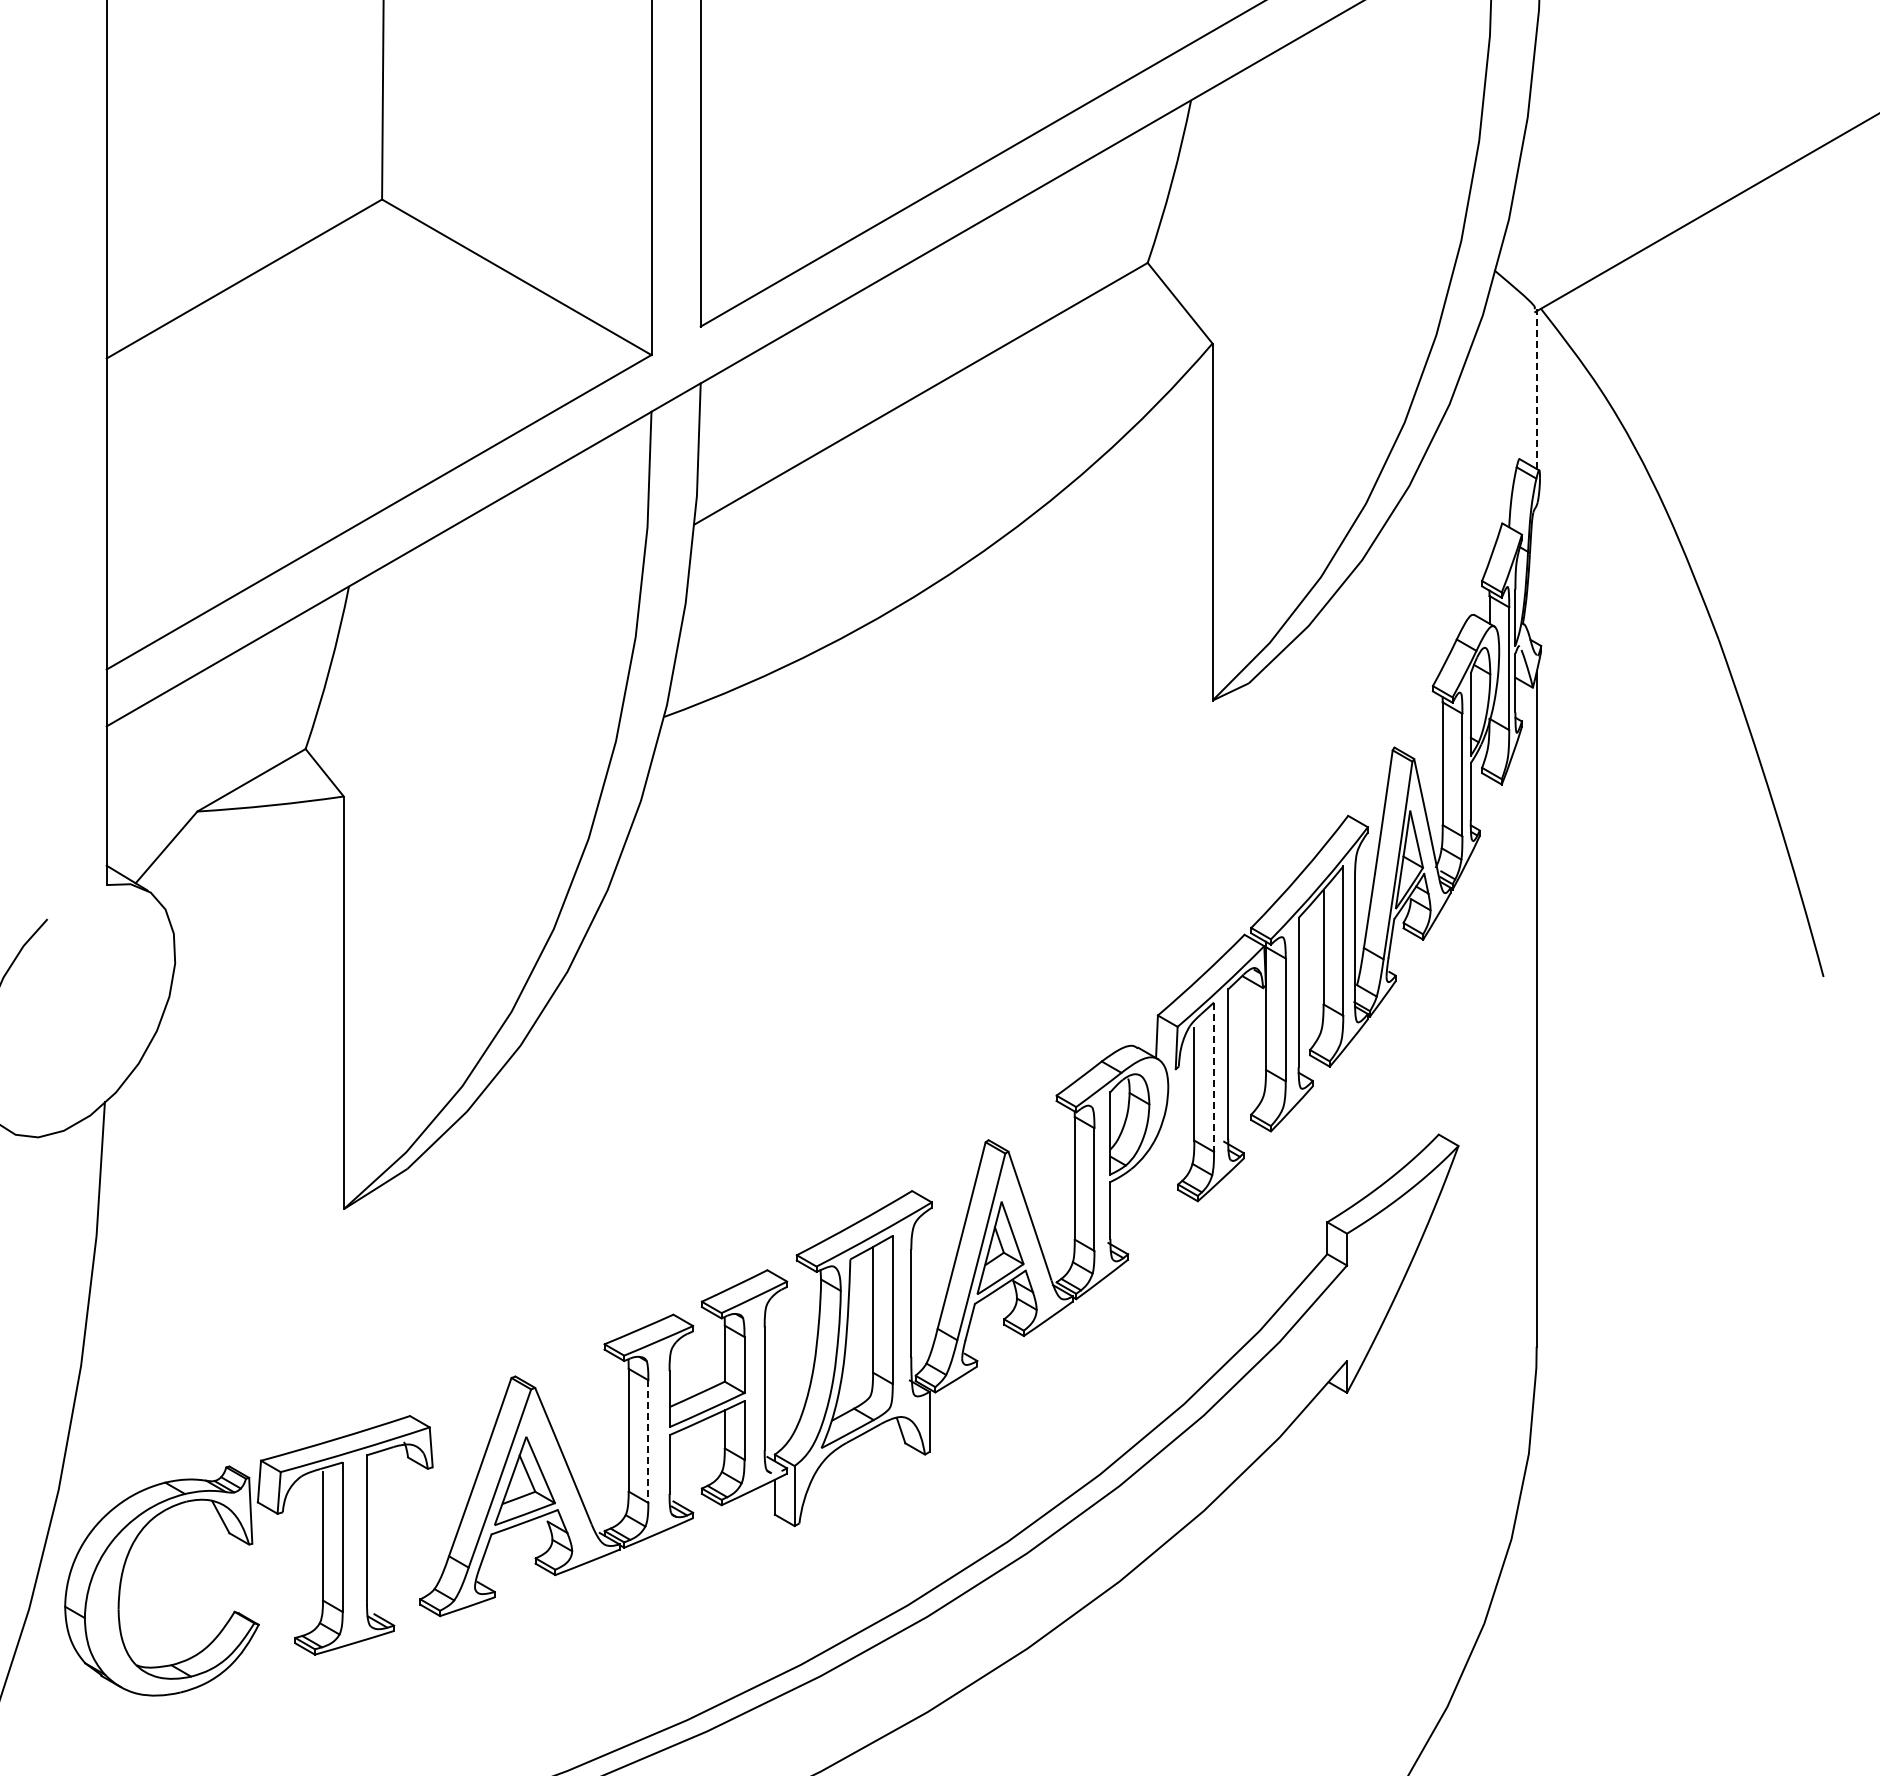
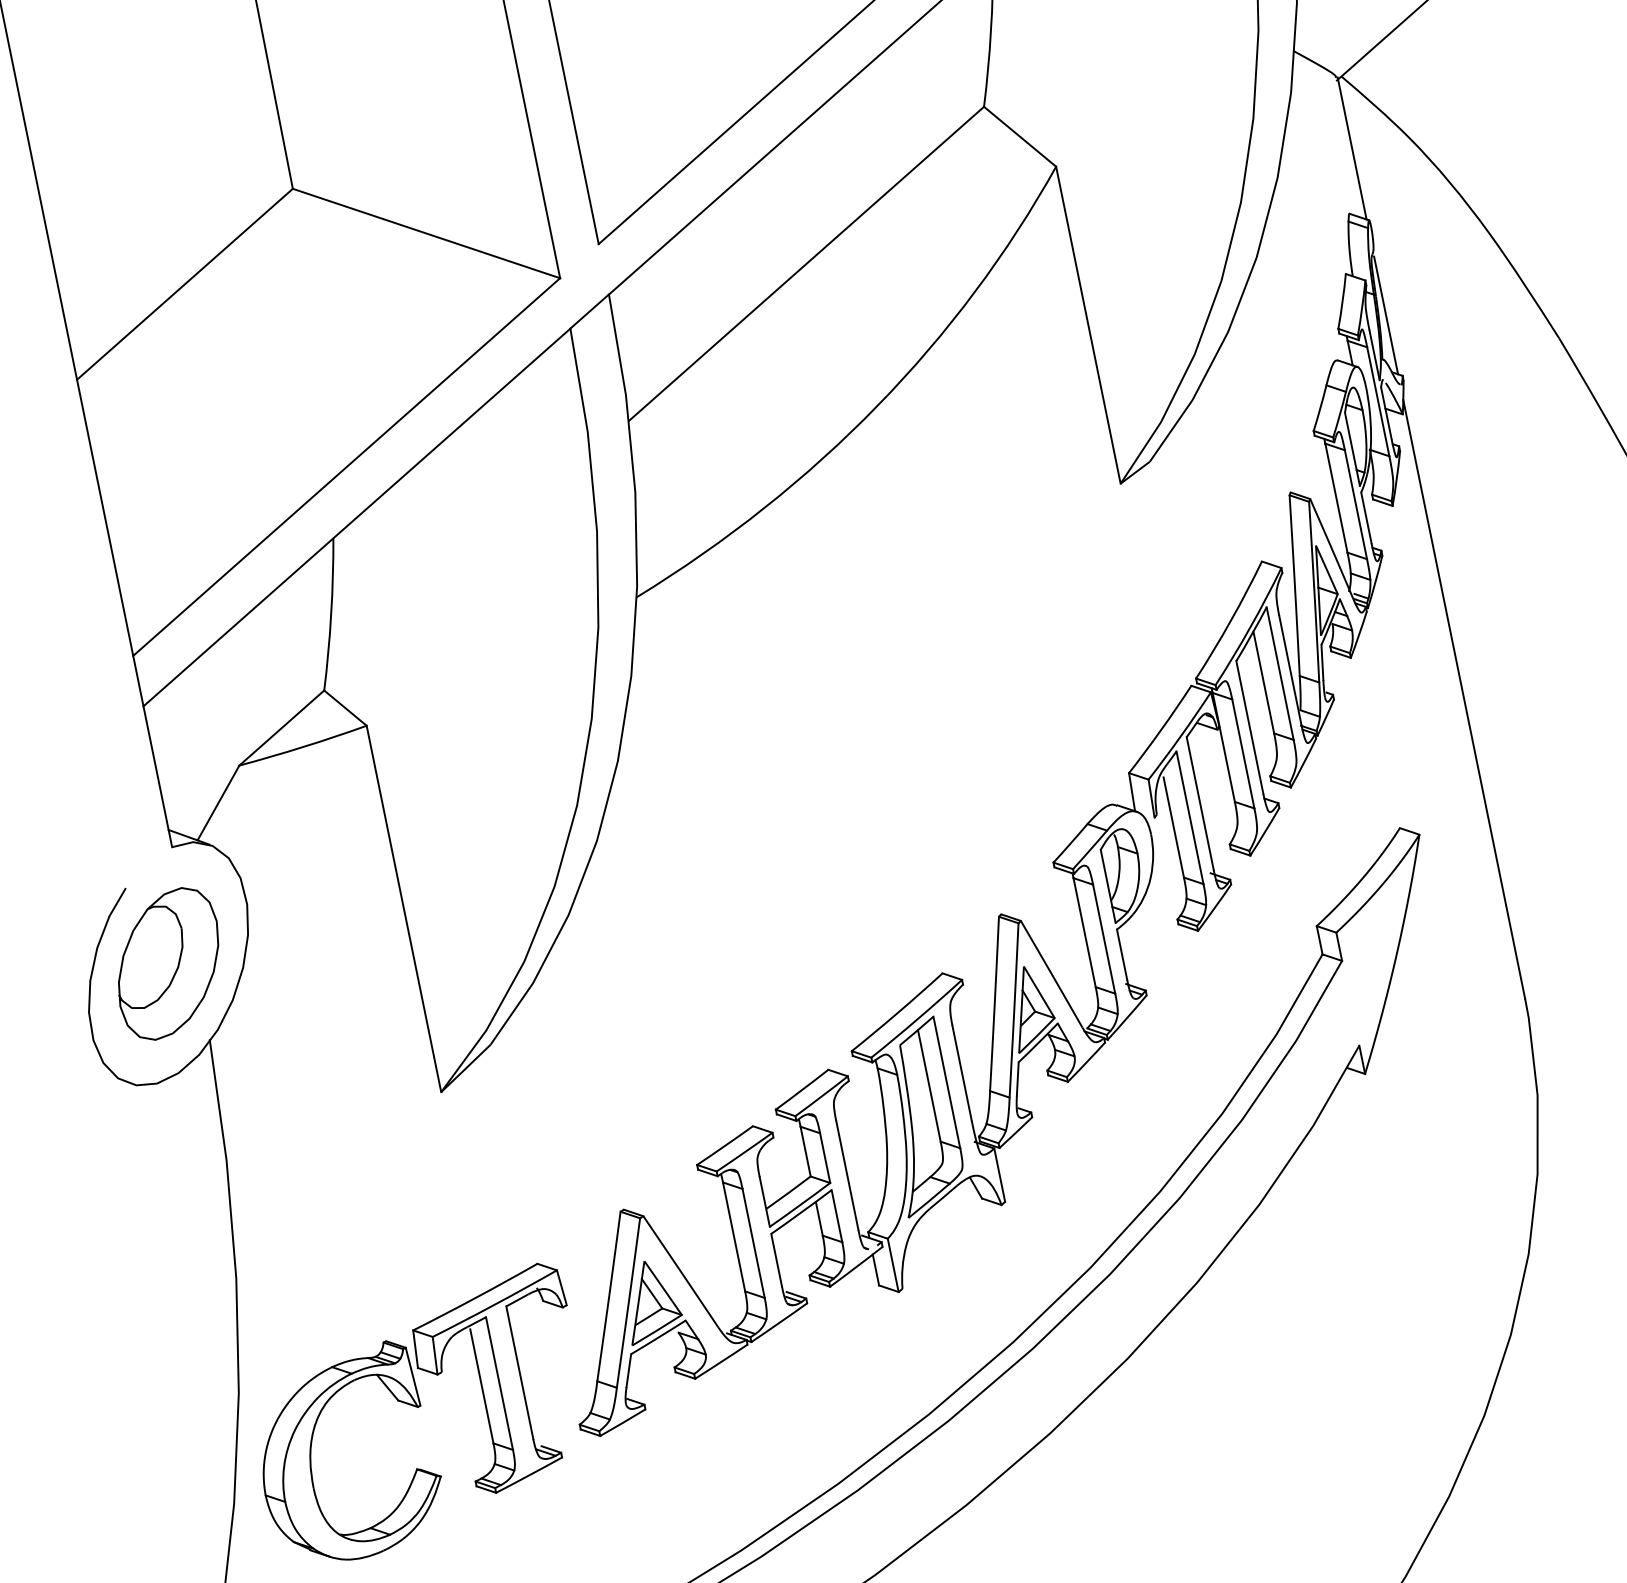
line: (1536, 389) -> (1352, 148), dashed -> solid
line: (1536, 576) -> (1385, 314), added
part: (76, 1010) -> (168, 964), added
line: (1214, 1077) -> (1190, 817), dashed -> solid
line: (648, 1442) -> (753, 1244), dashed -> solid

